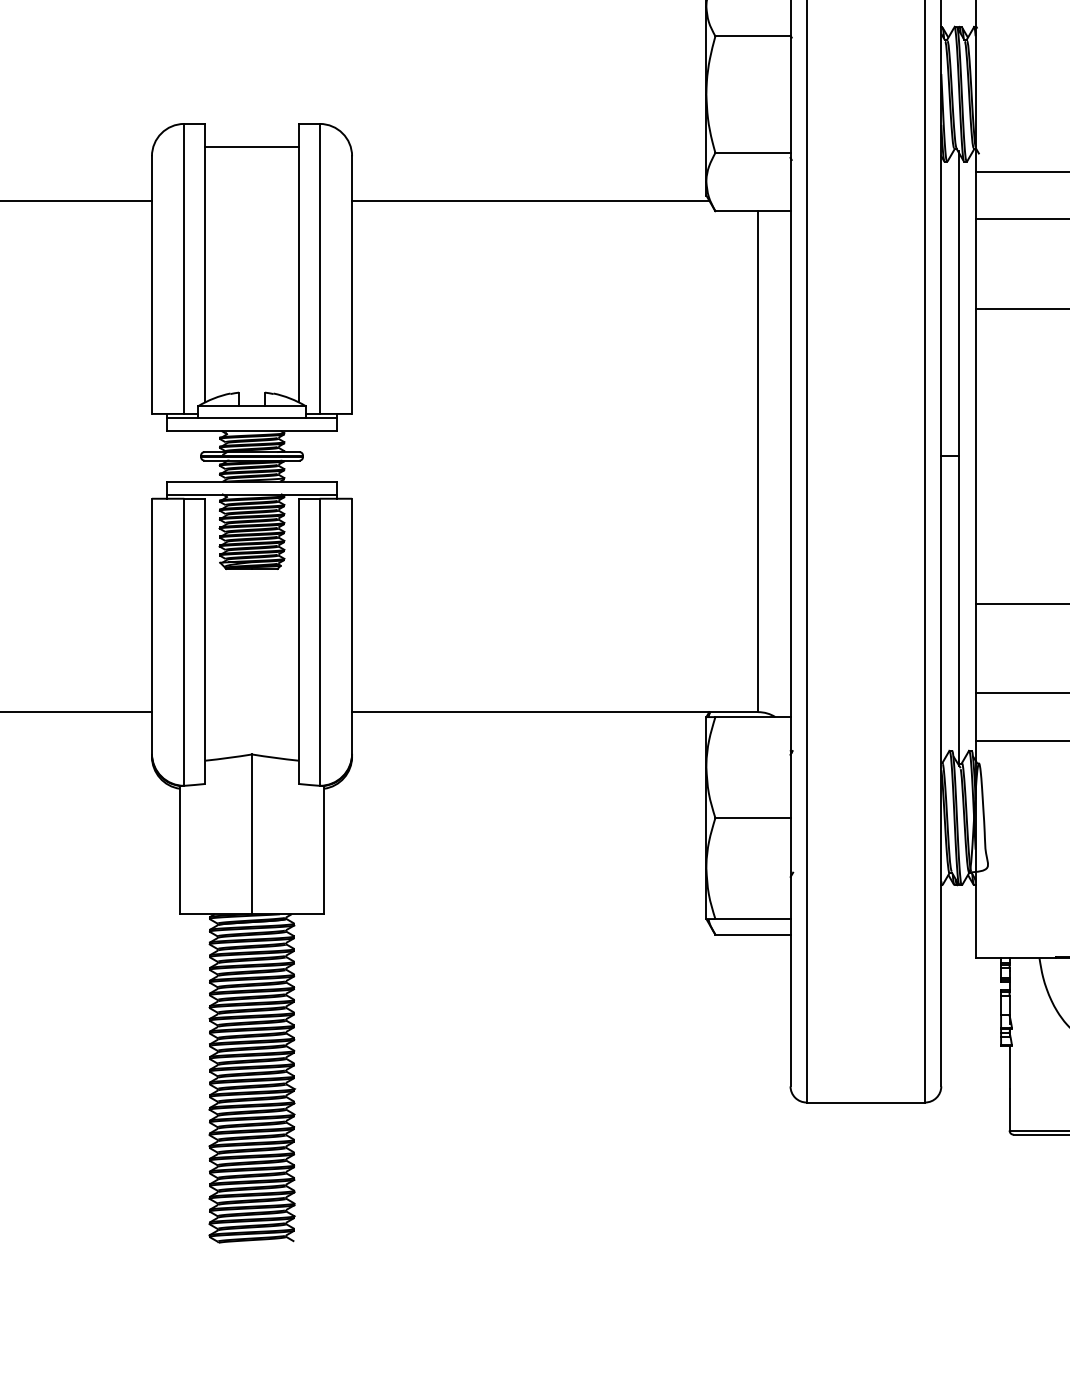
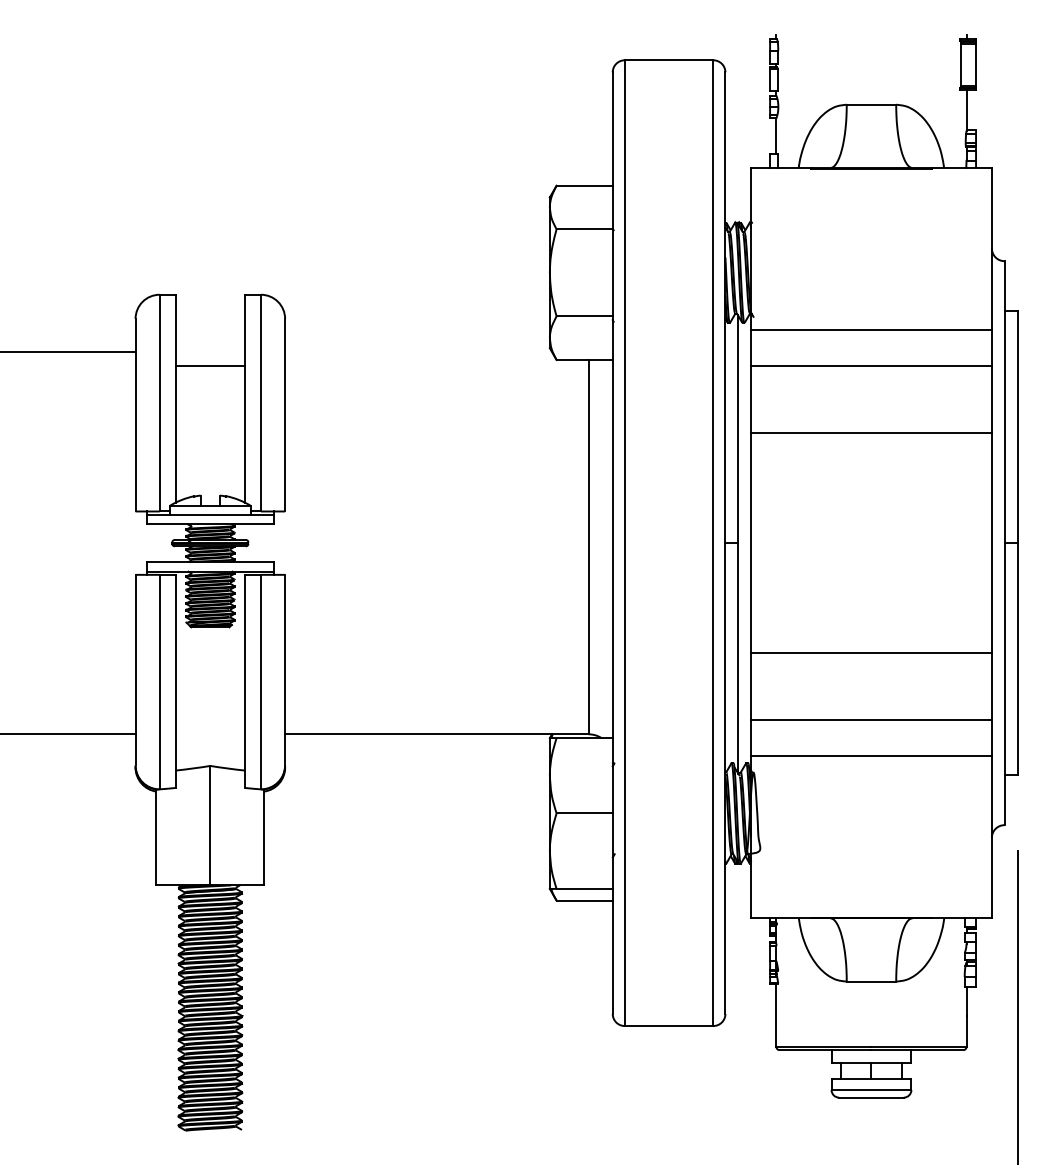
line: (252, 146) -> (210, 365), moved
line: (530, 201) -> (418, 352), removed

